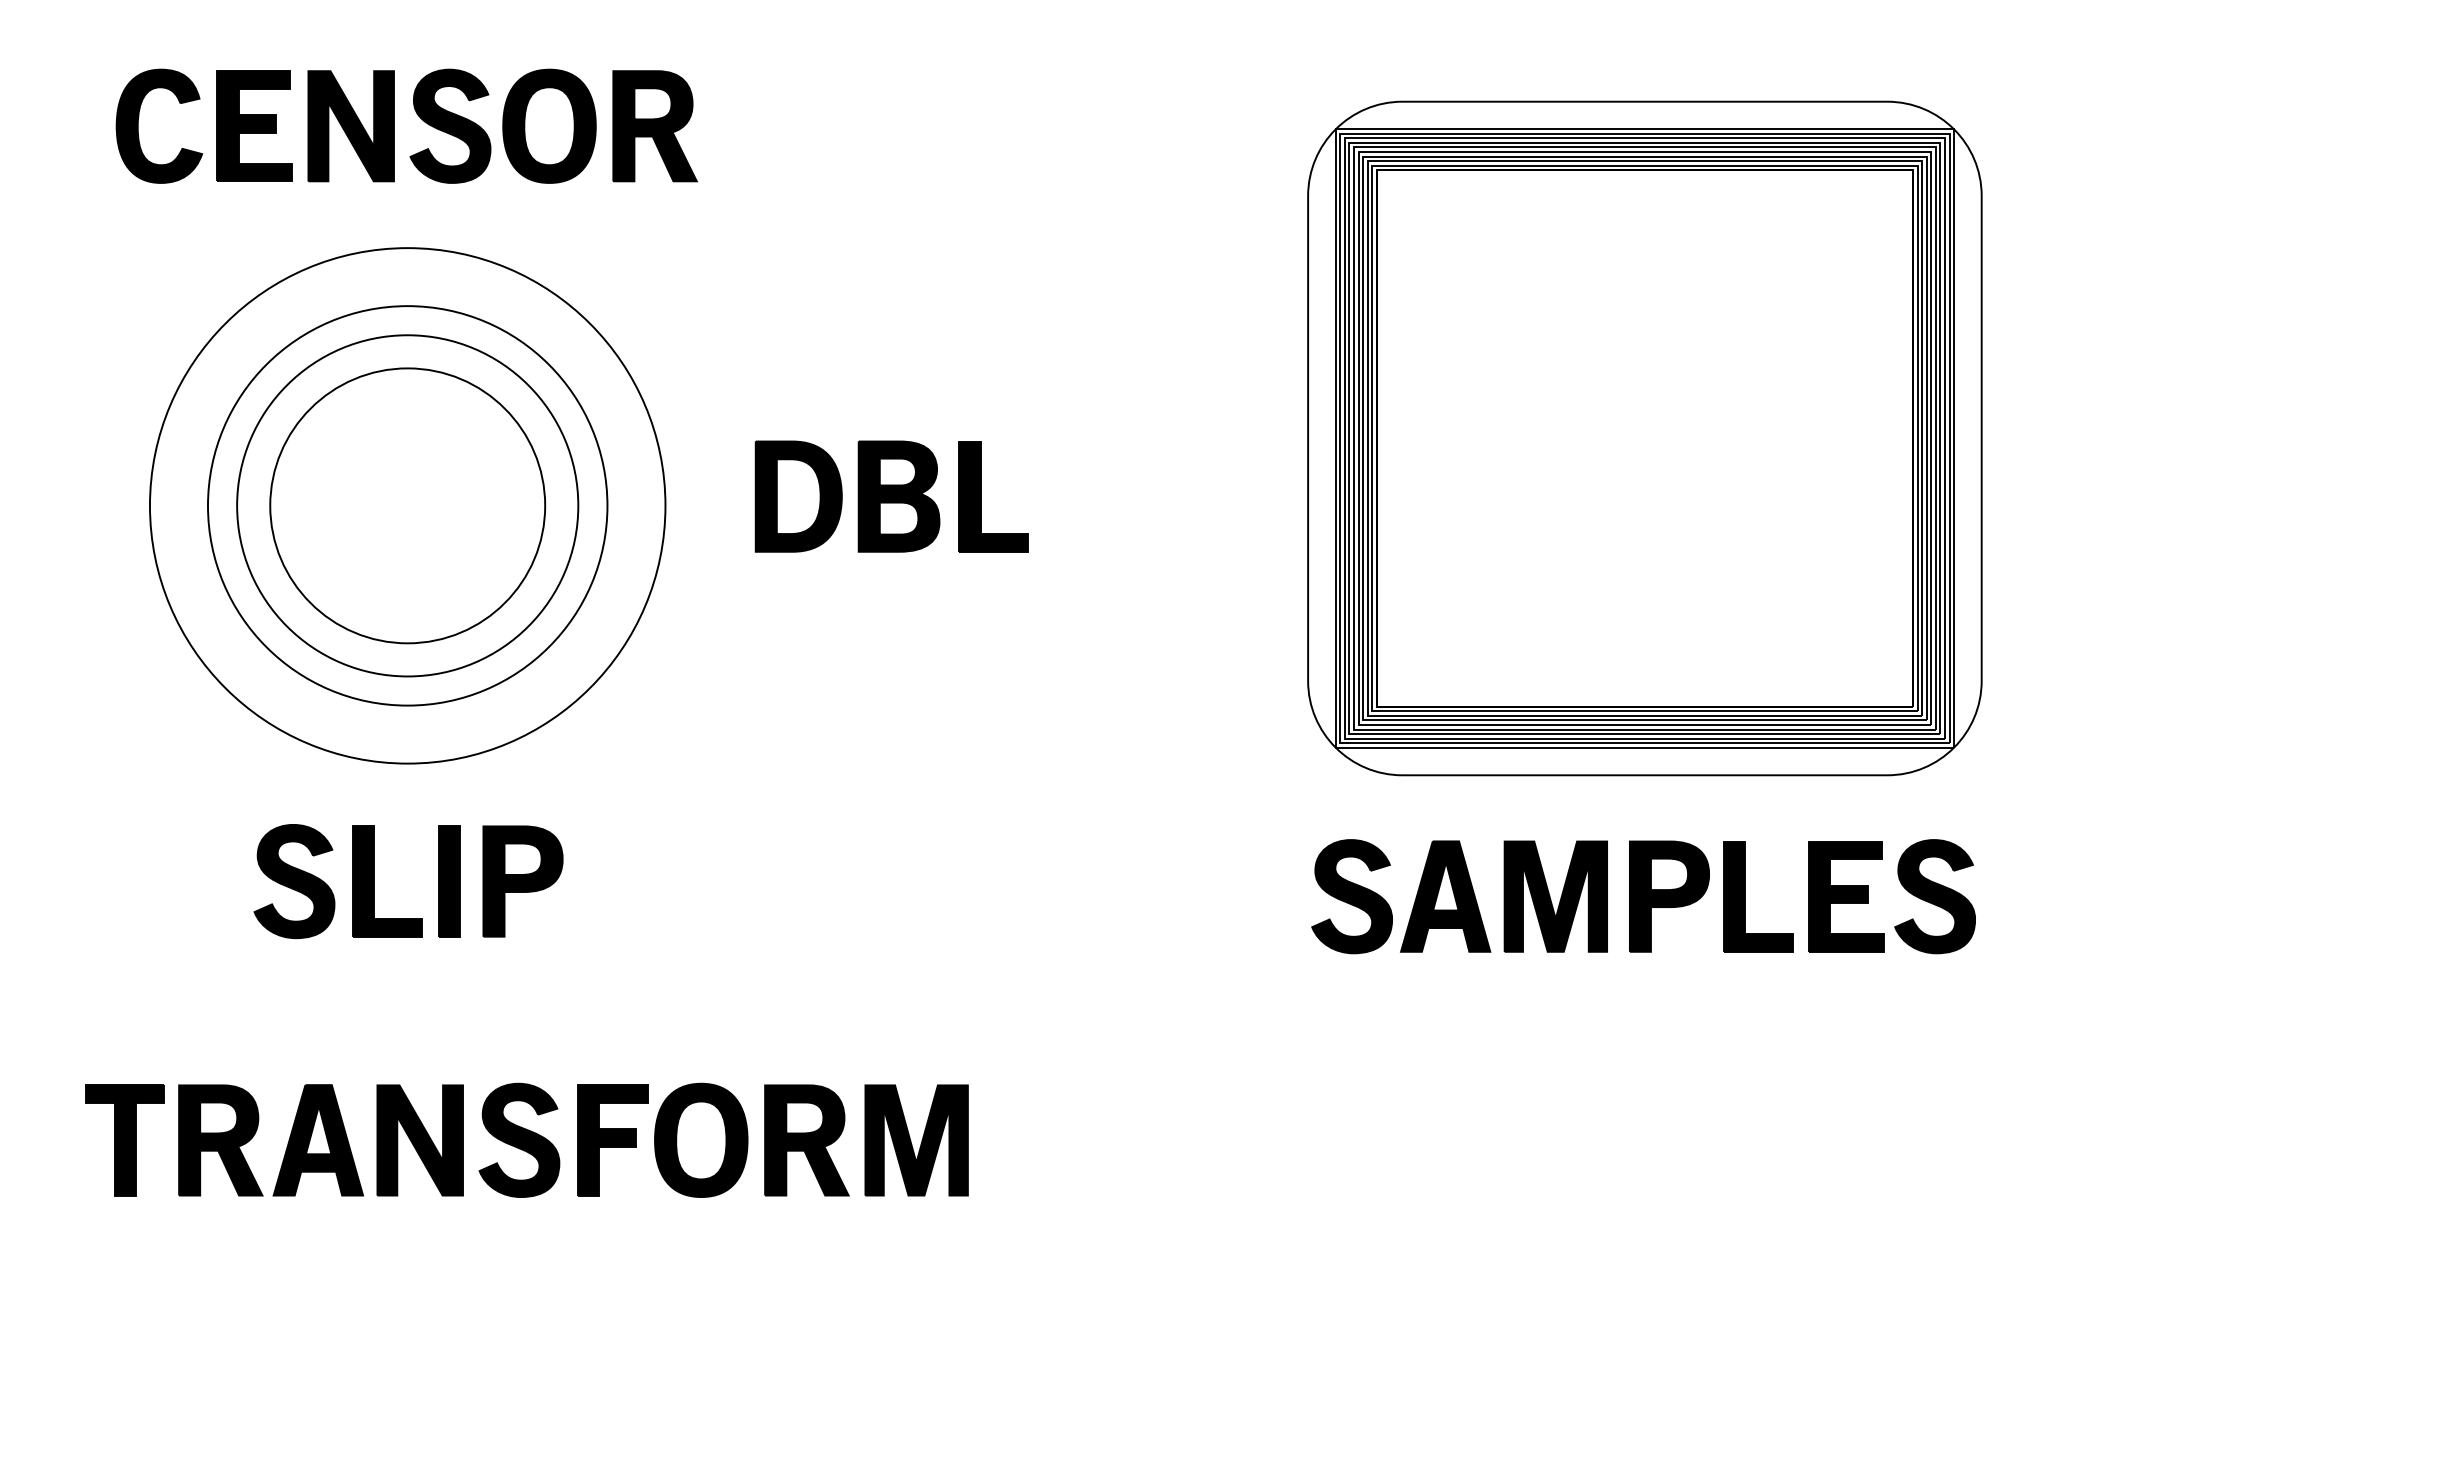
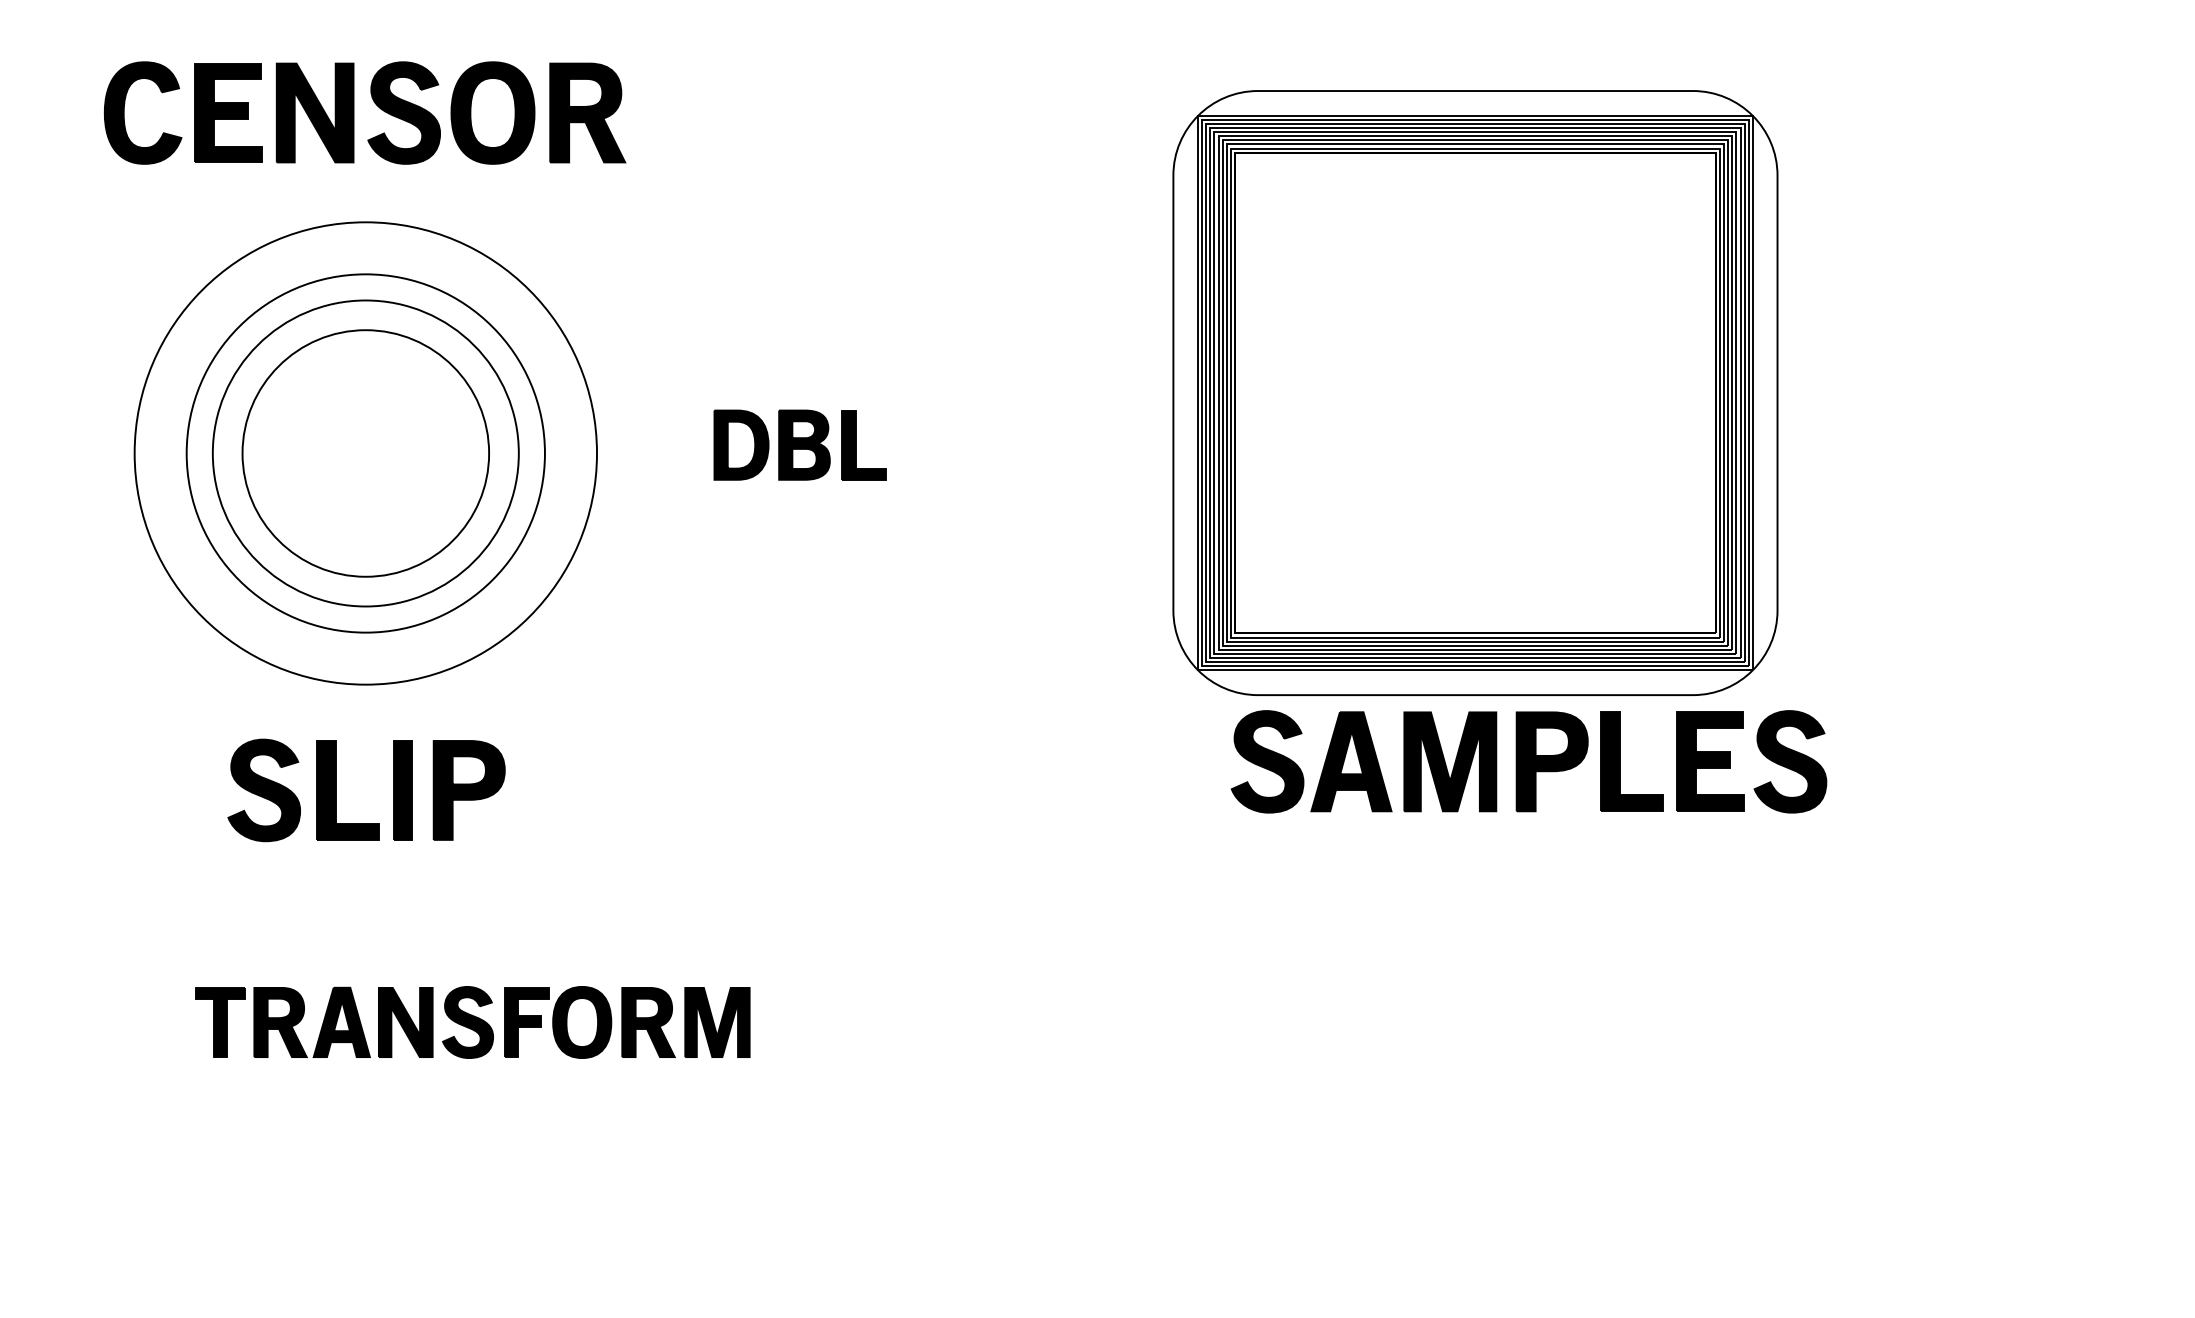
part: (891, 496) -> (799, 445), size x0.7
part: (1643, 896) -> (1528, 761), moved
part: (526, 1139) -> (472, 1021), size x0.7

